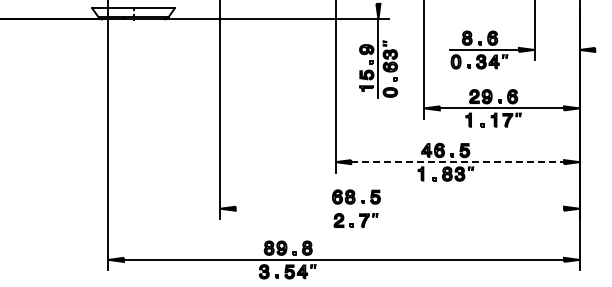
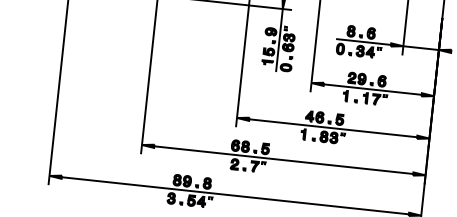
line: (556, 49) -> (420, 47), added
line: (458, 162) -> (333, 128), dashed -> solid
line: (399, 208) -> (283, 159), added

